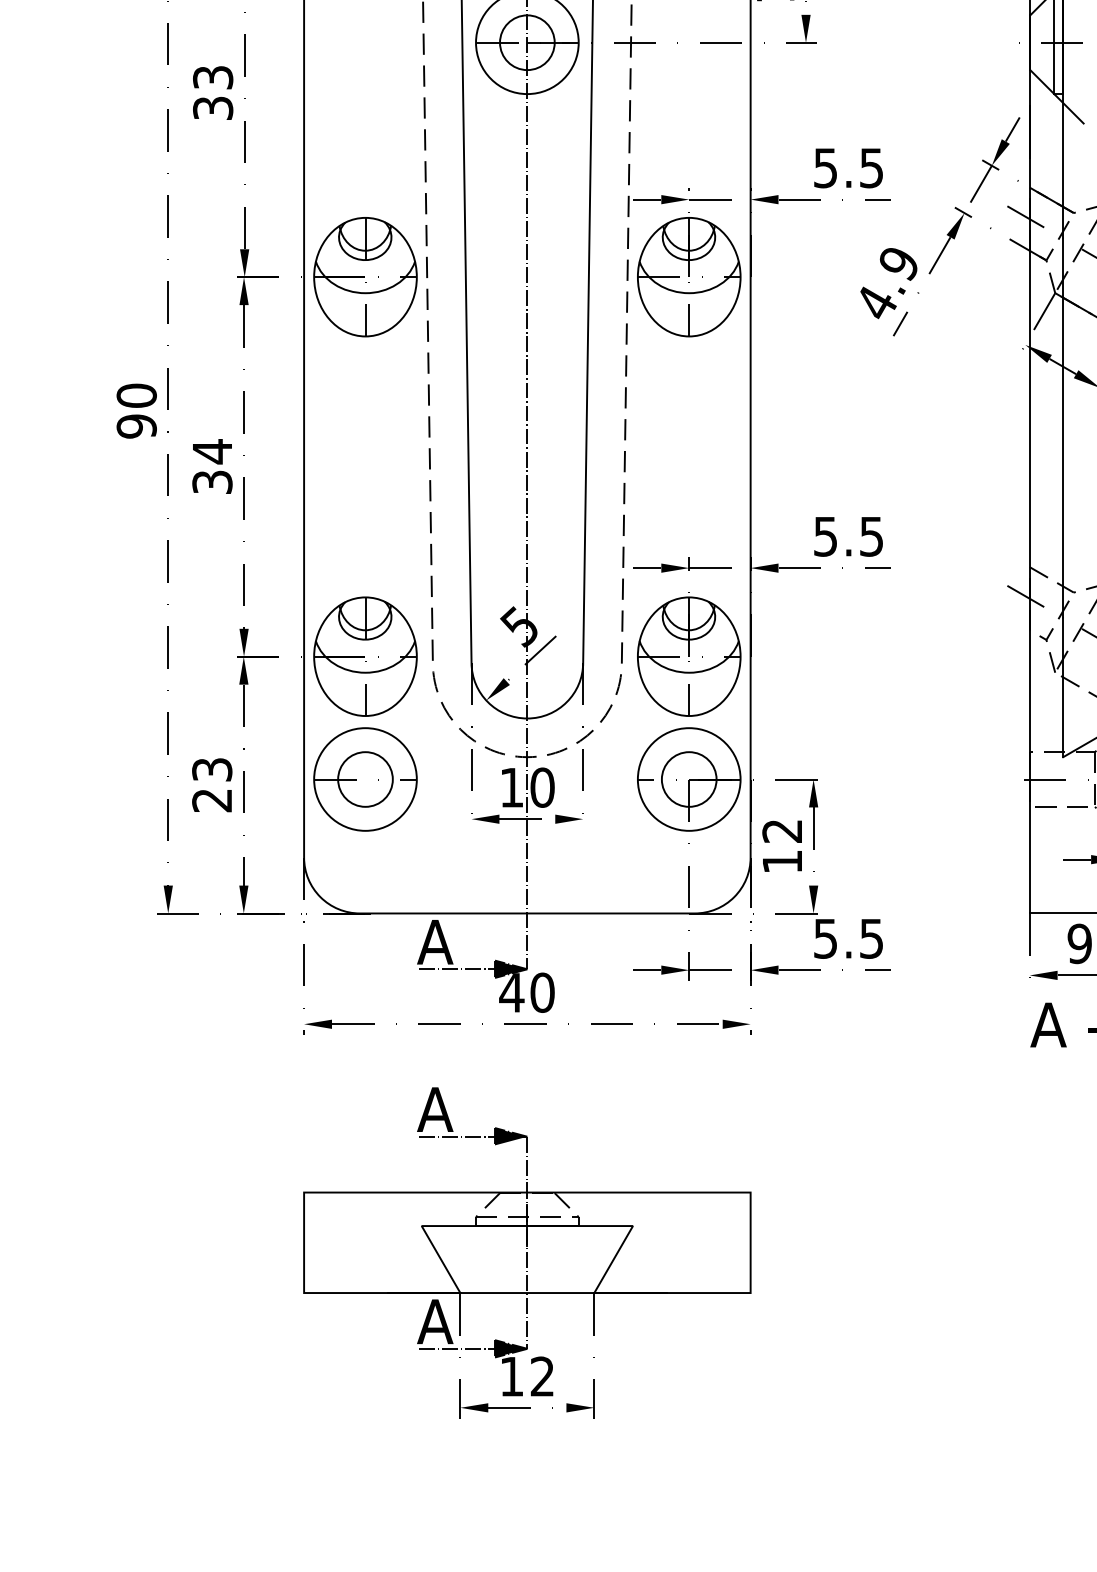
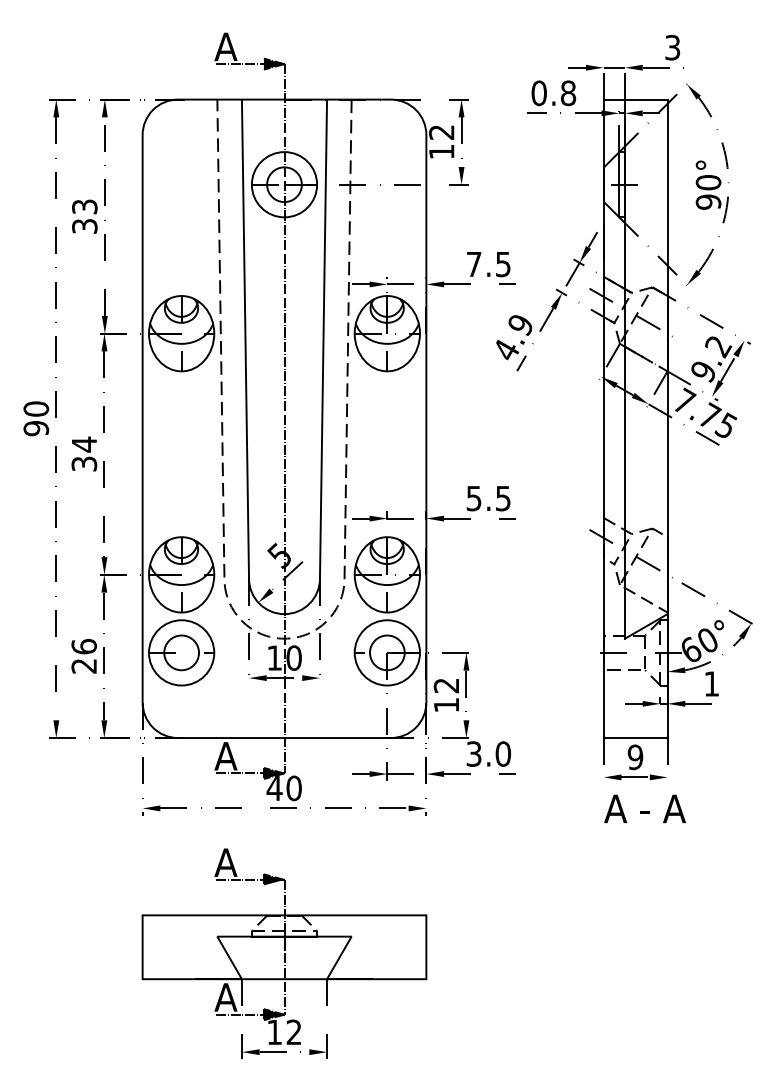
text: (824, 168) -> (473, 264), 5.5 -> 7.5
text: (212, 769) -> (84, 646), 23 -> 26
text: (849, 937) -> (489, 753), 5.5 -> 3.0

